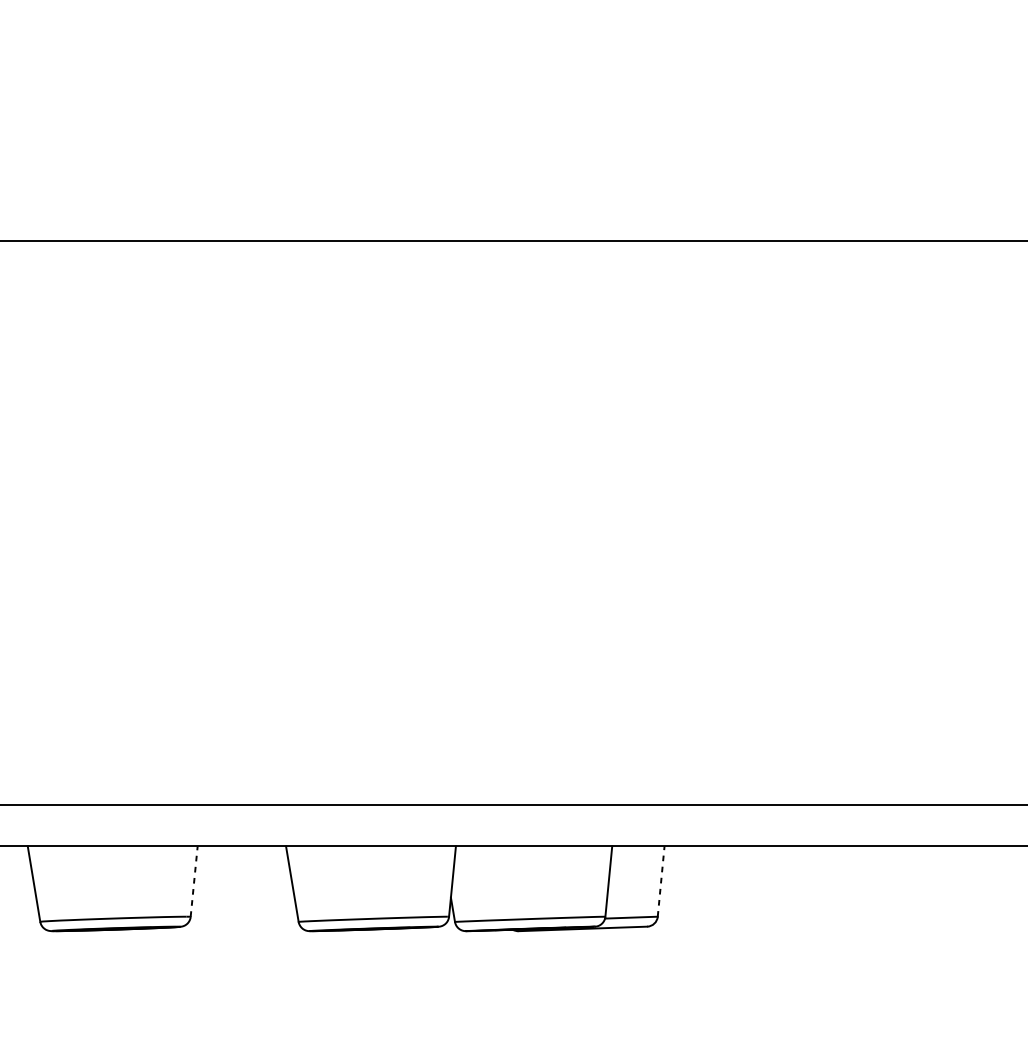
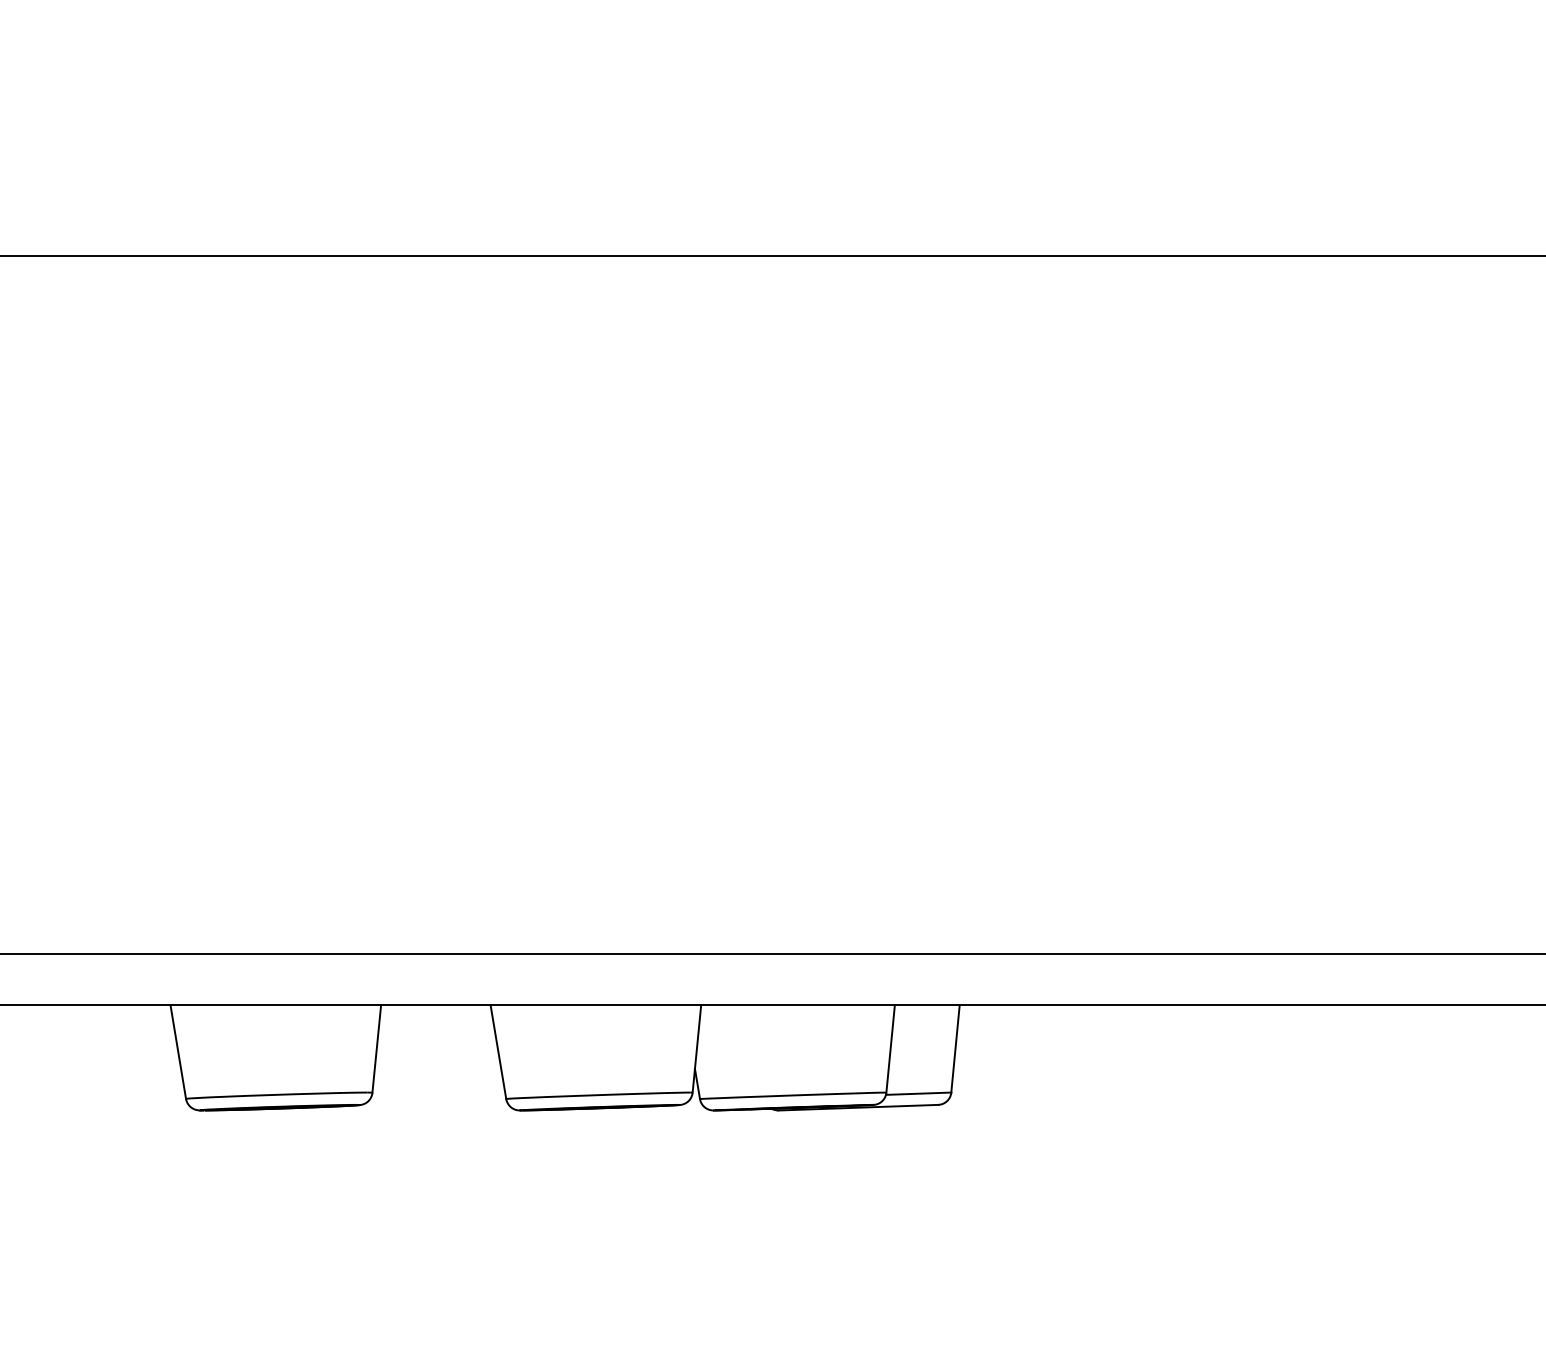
line: (193, 881) -> (376, 1049), dashed -> solid
line: (661, 881) -> (955, 1049), dashed -> solid

